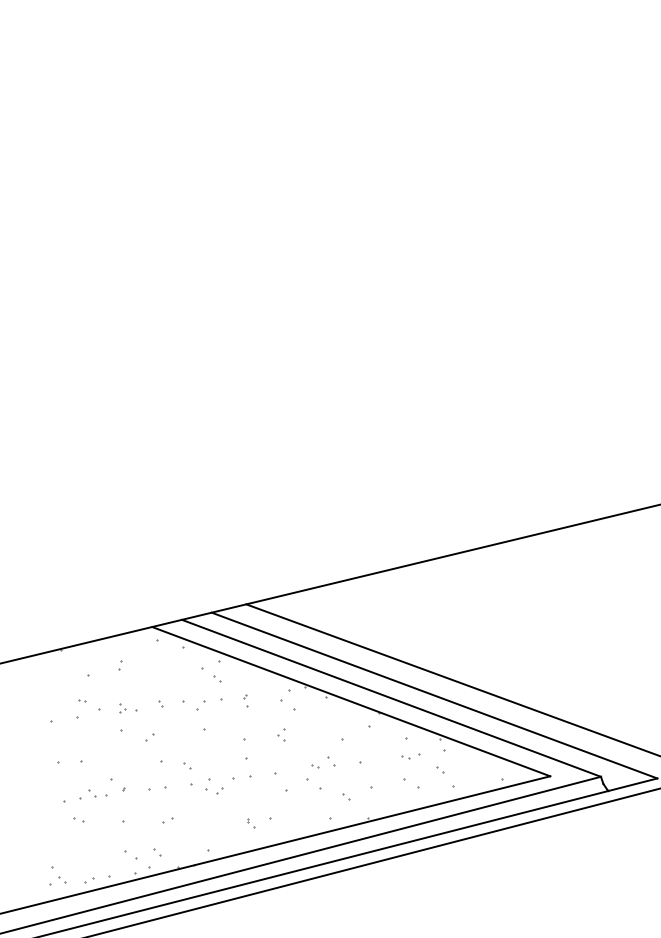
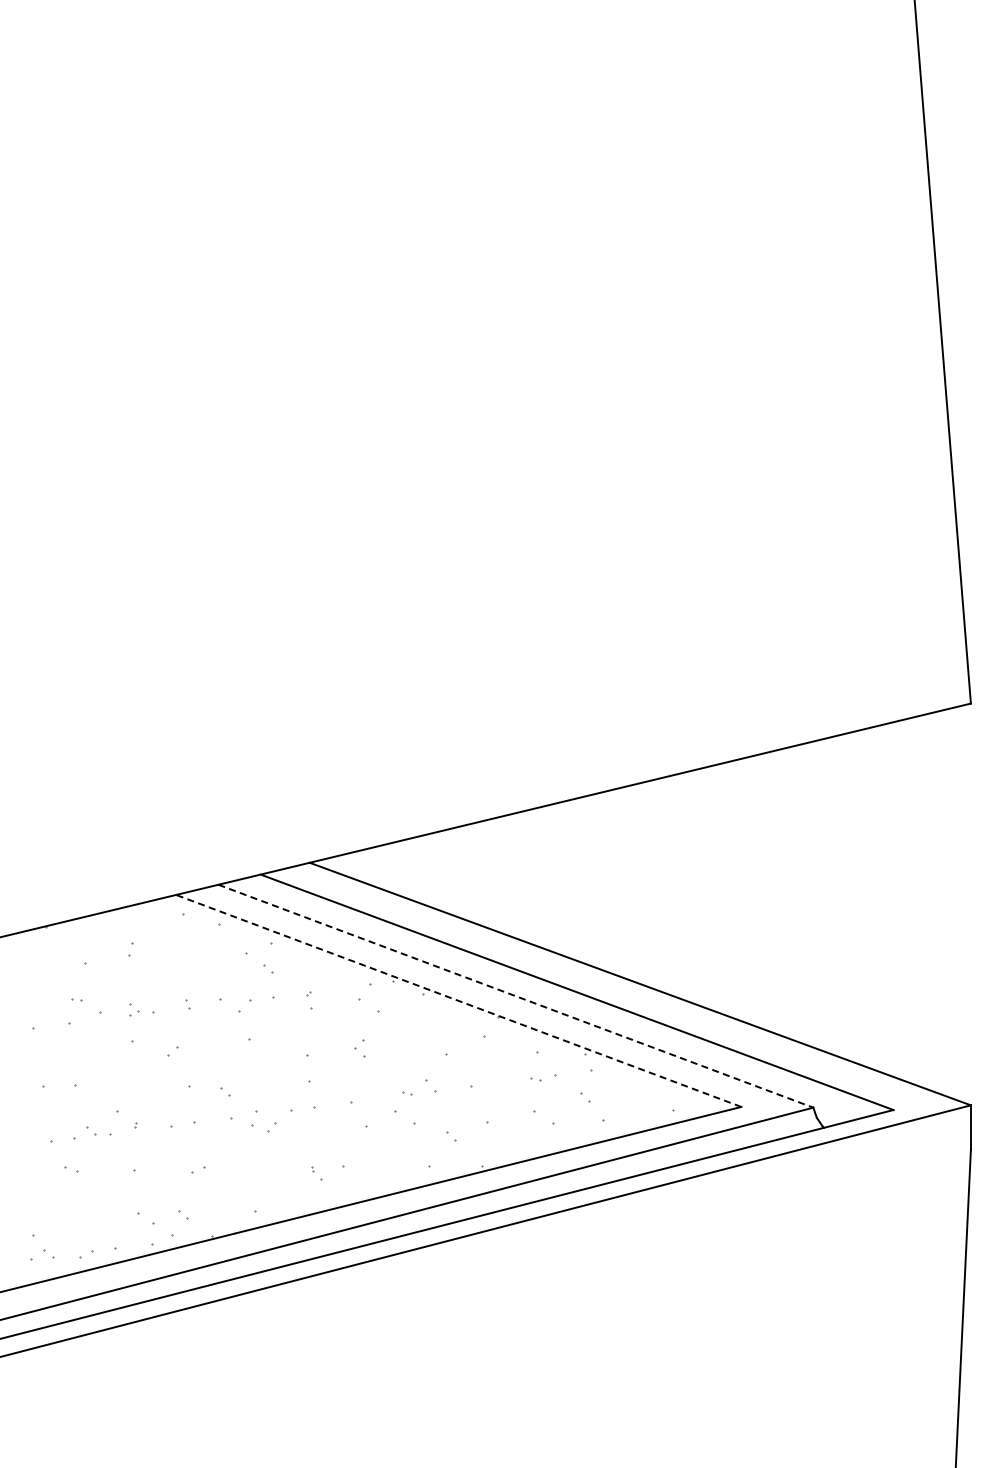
line: (391, 698) -> (515, 996), solid -> dashed
line: (351, 701) -> (458, 1000), solid -> dashed

